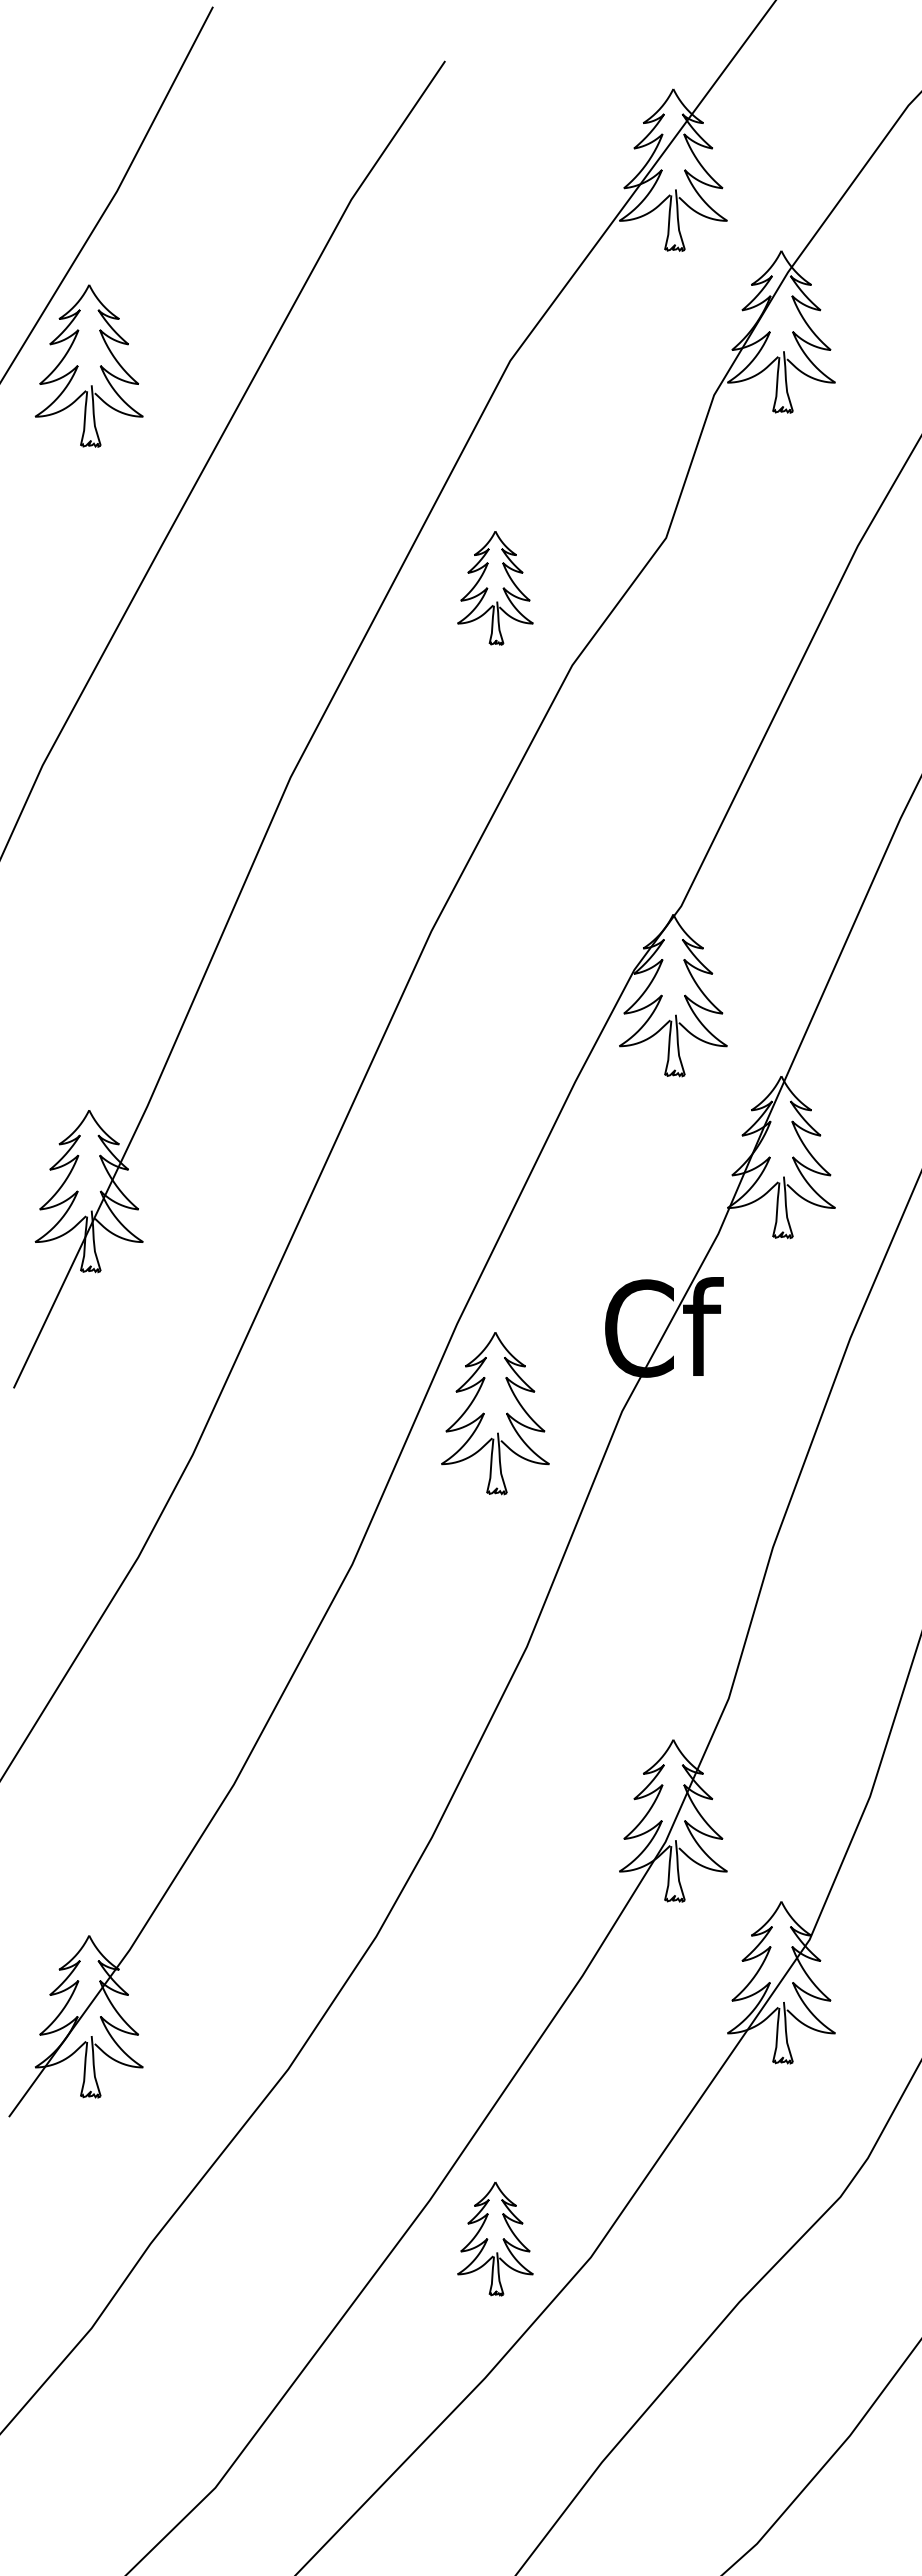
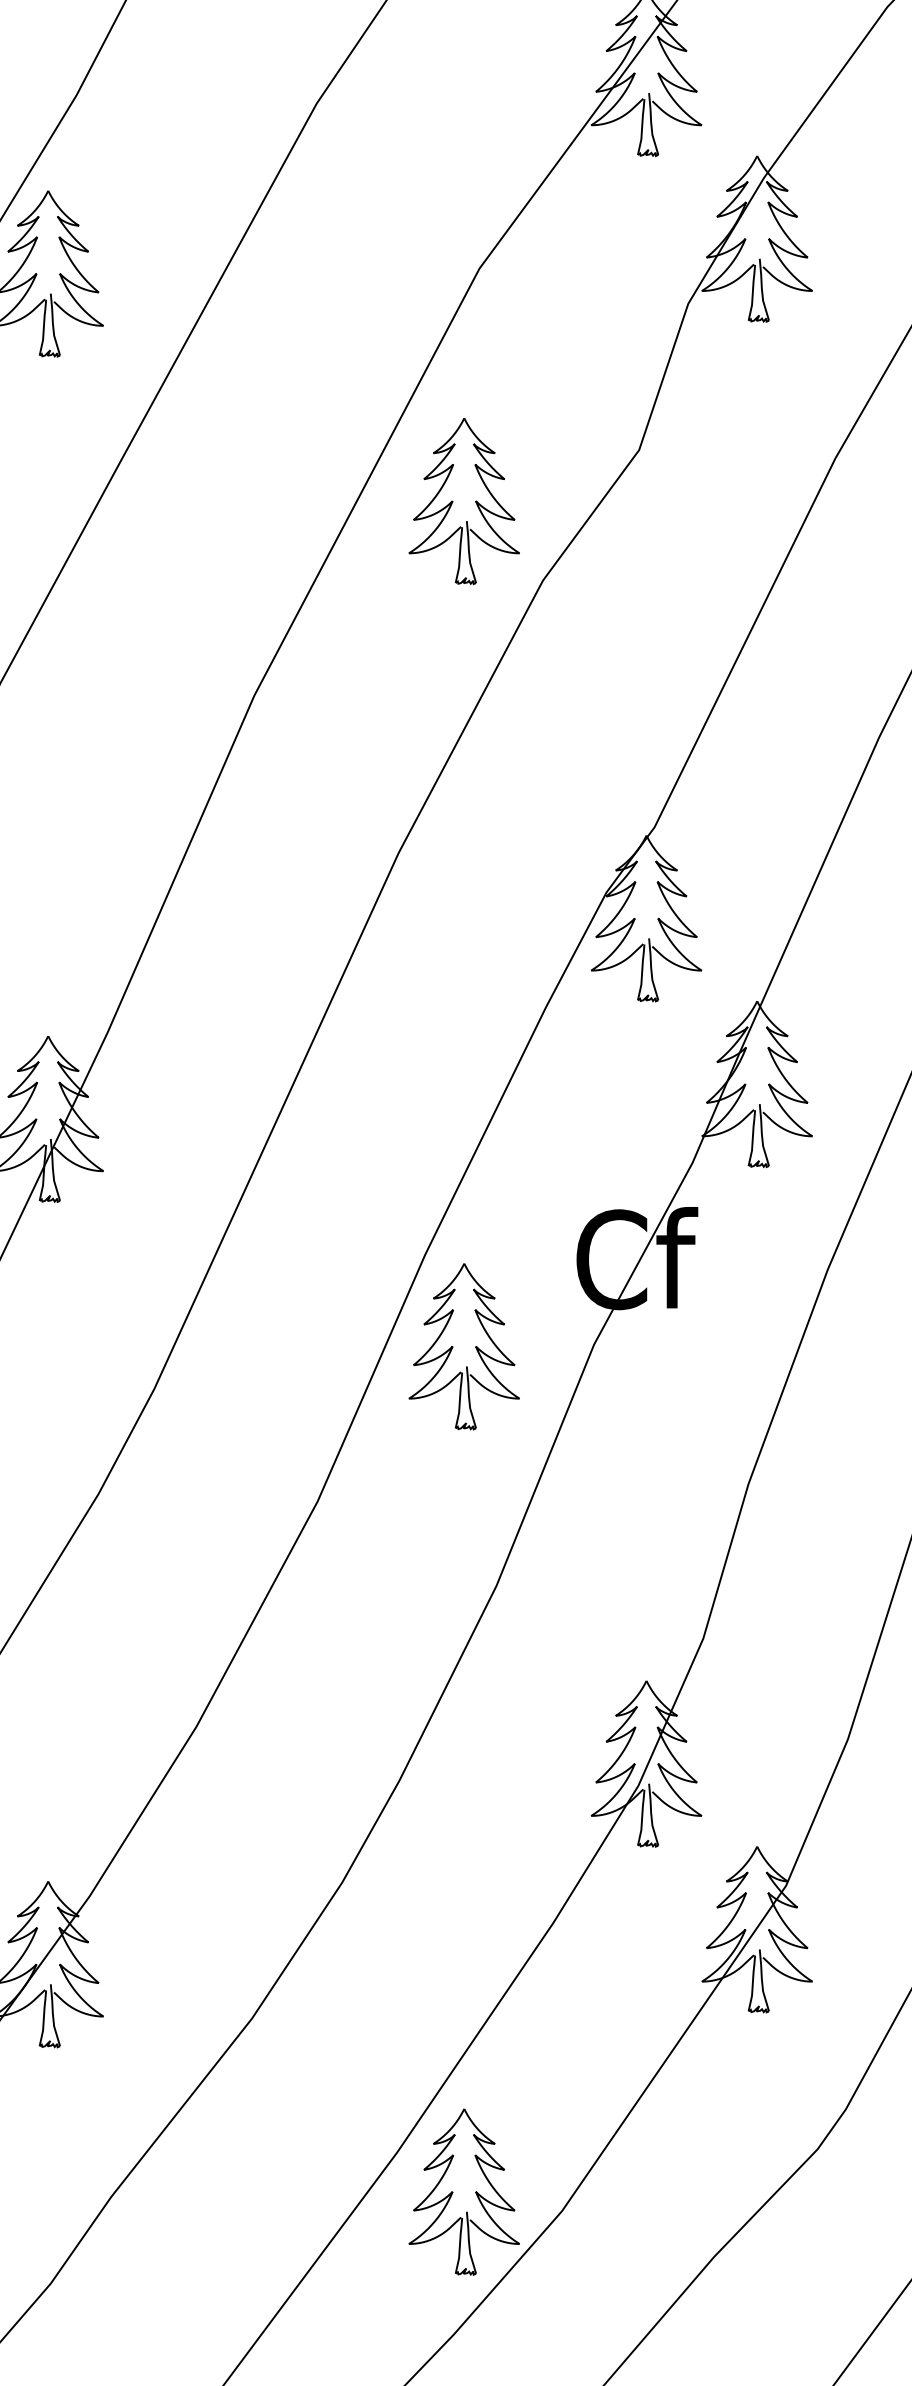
part: (495, 587) -> (464, 500), size x1.43
part: (495, 2238) -> (464, 2191), size x1.43

